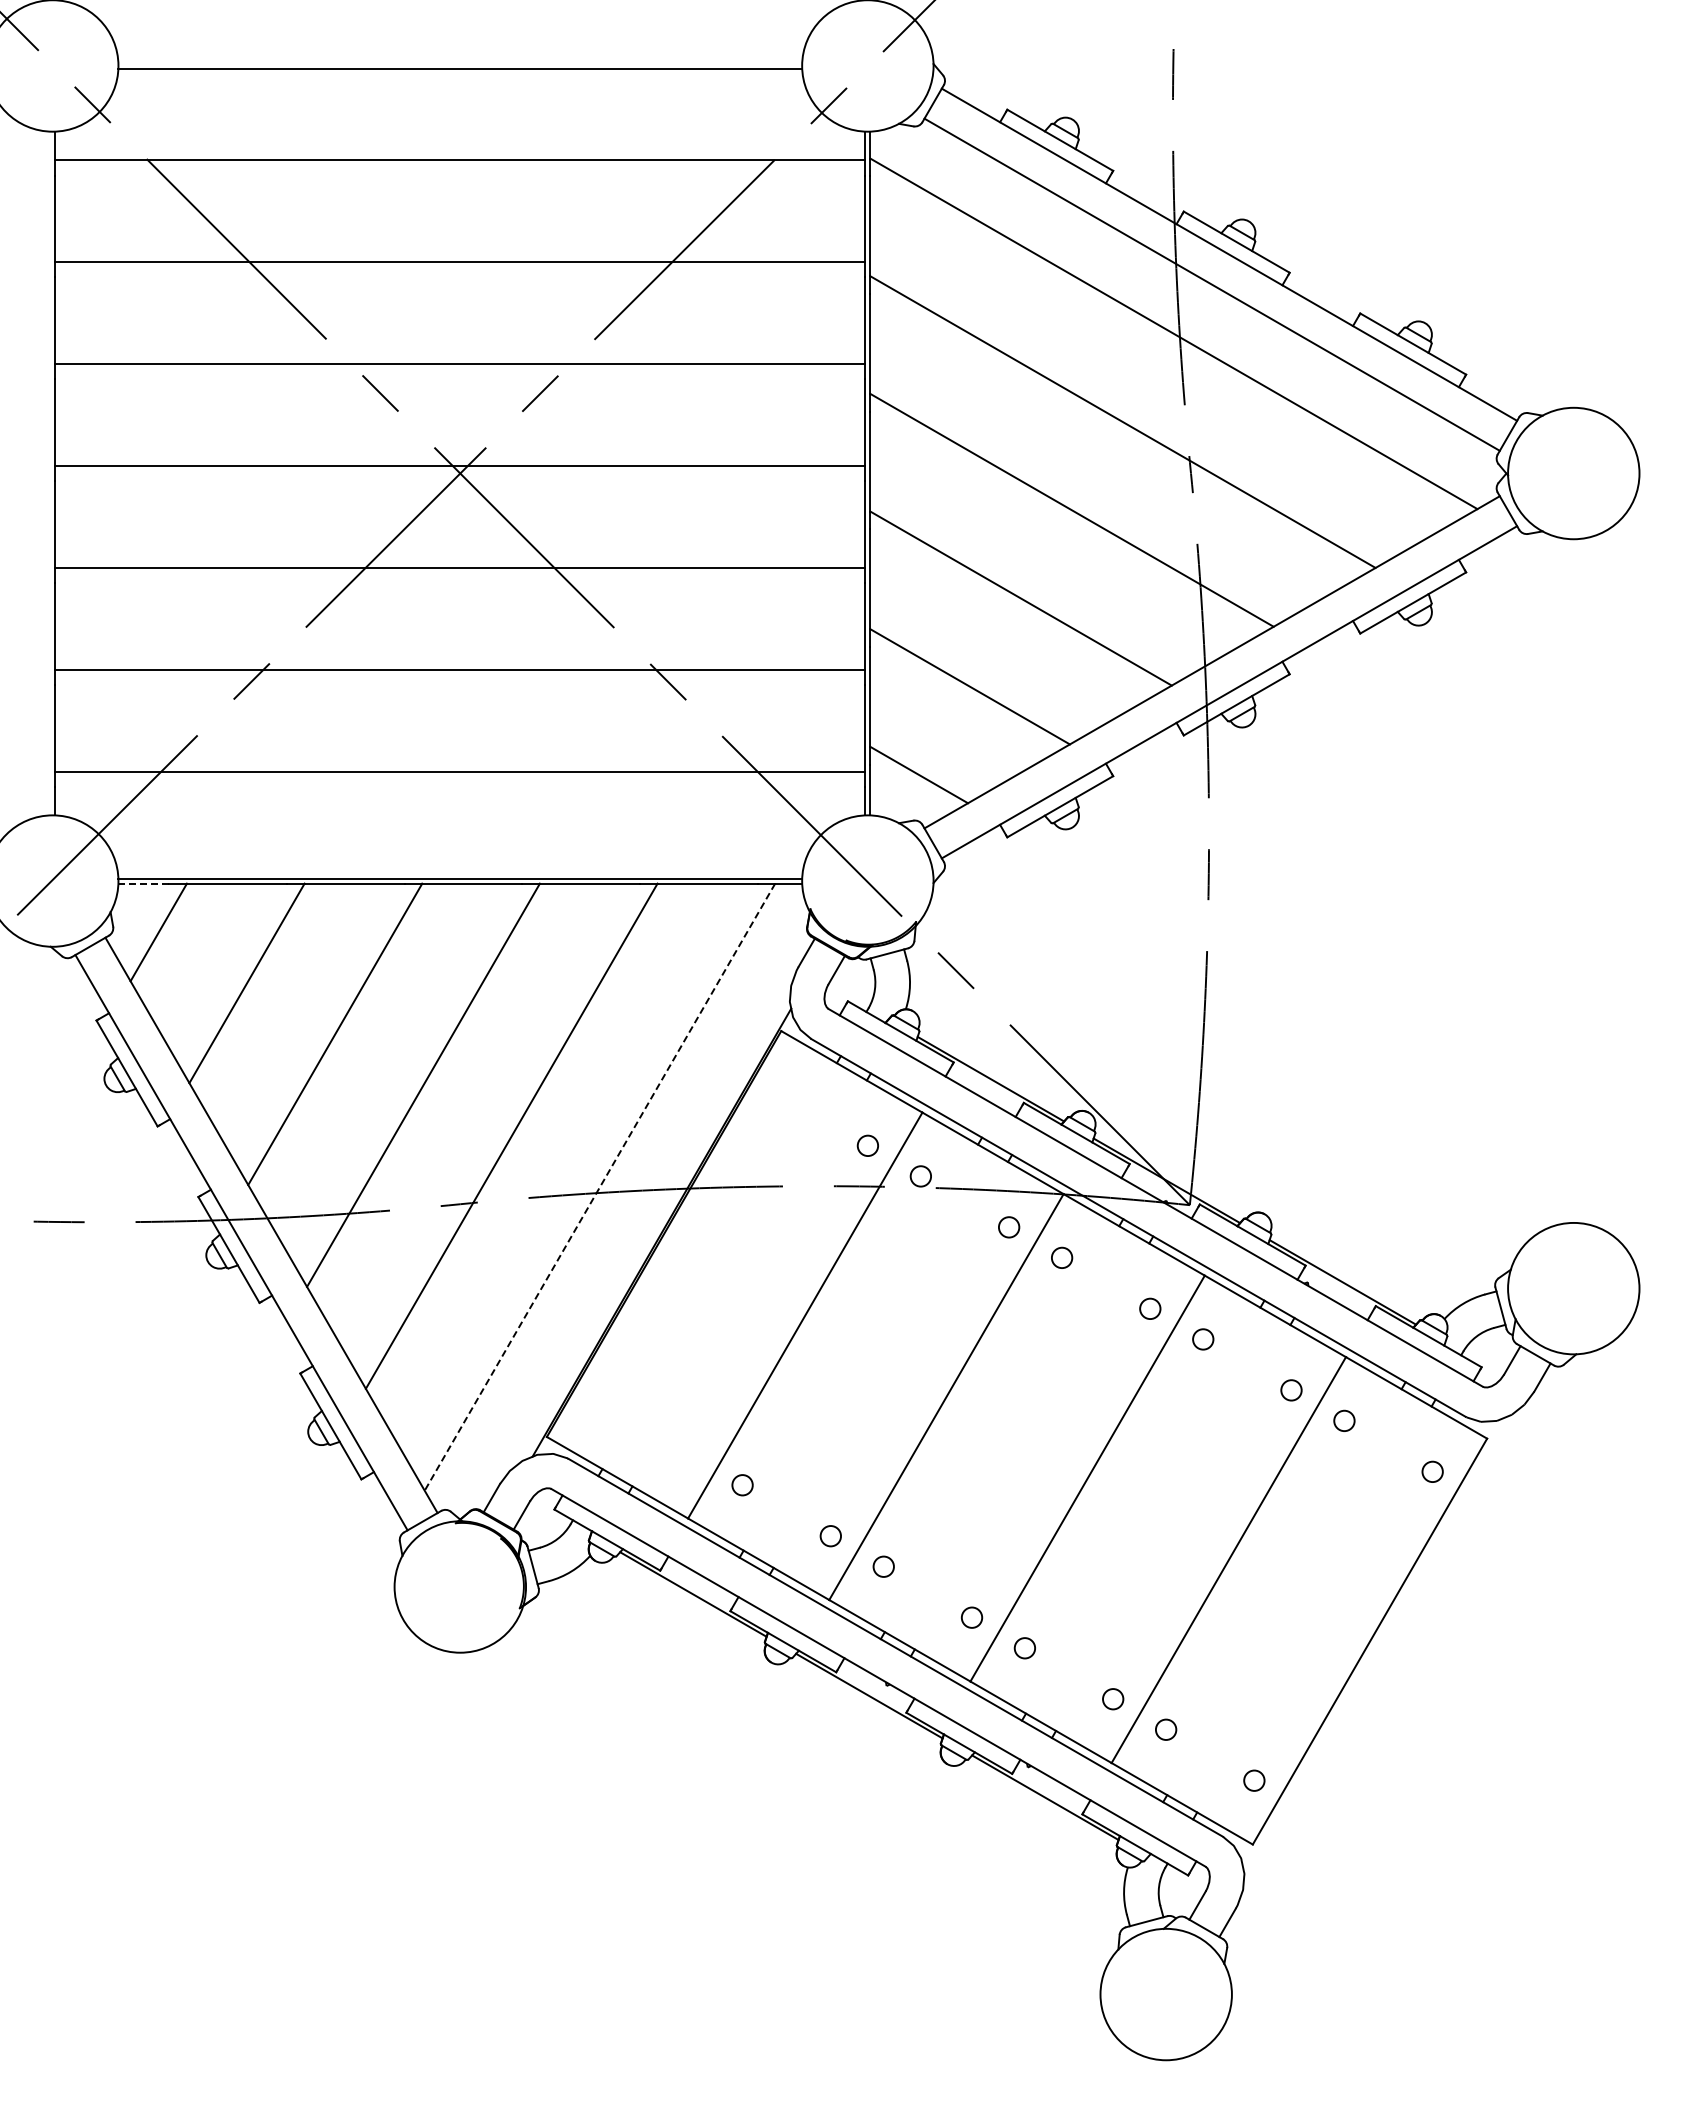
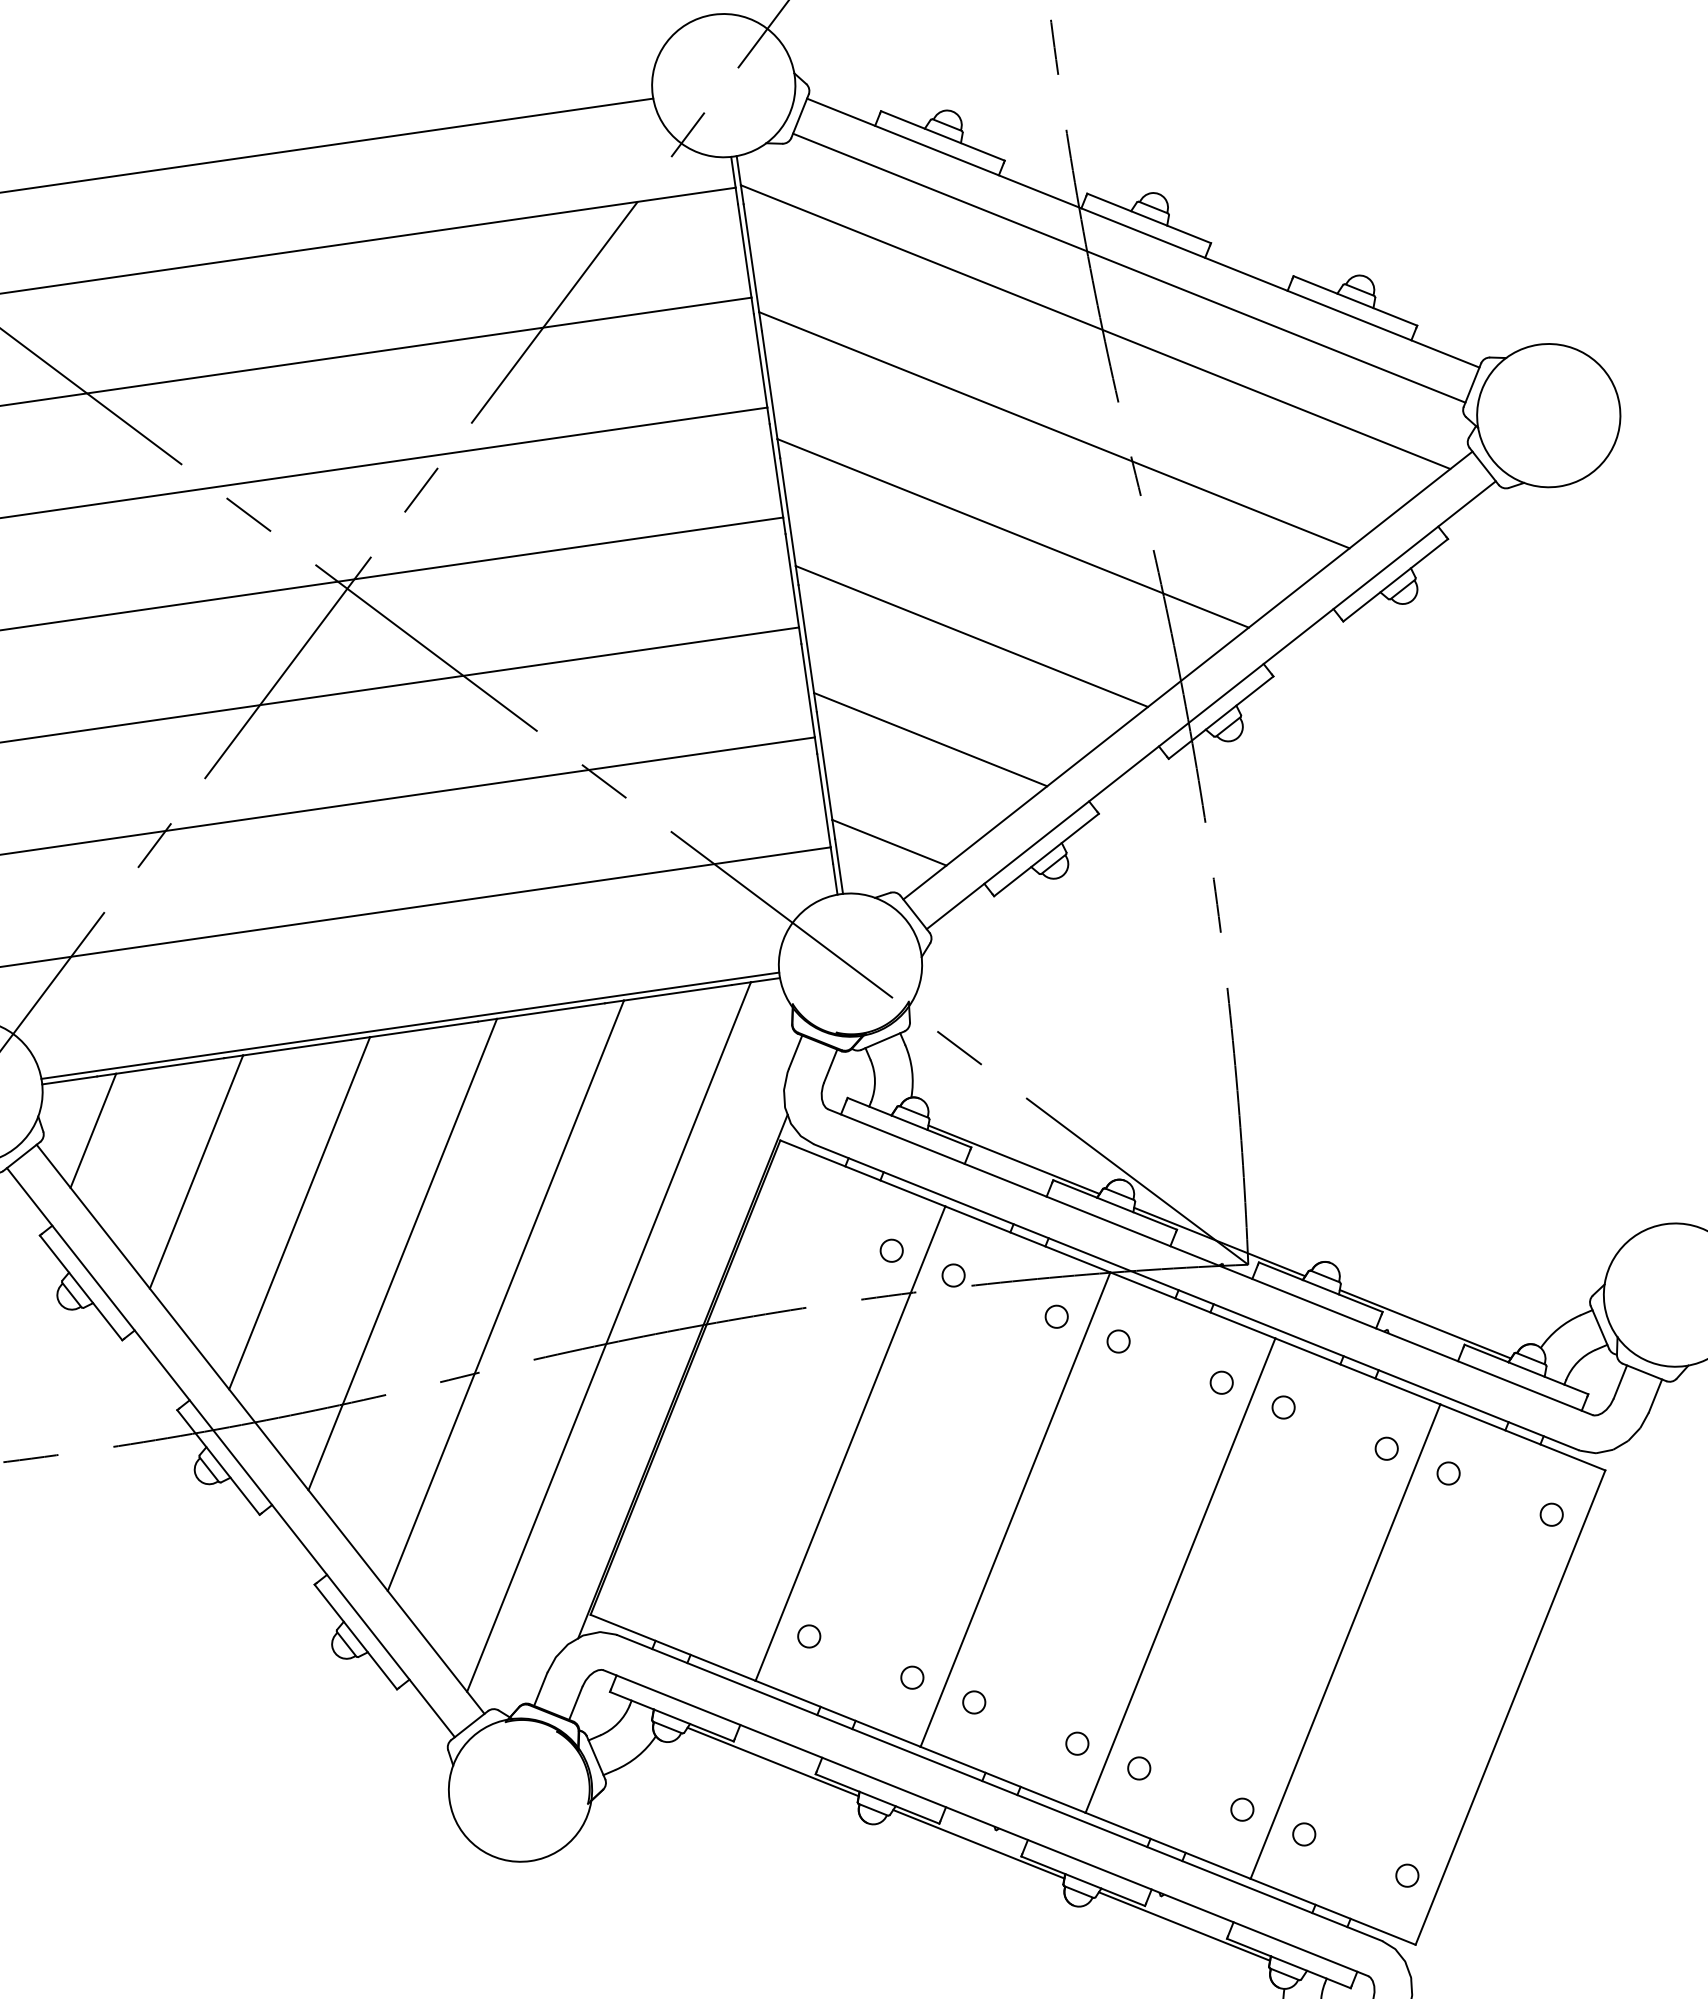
line: (144, 883) -> (70, 1080), dashed -> solid
line: (599, 1187) -> (608, 1337), dashed -> solid

